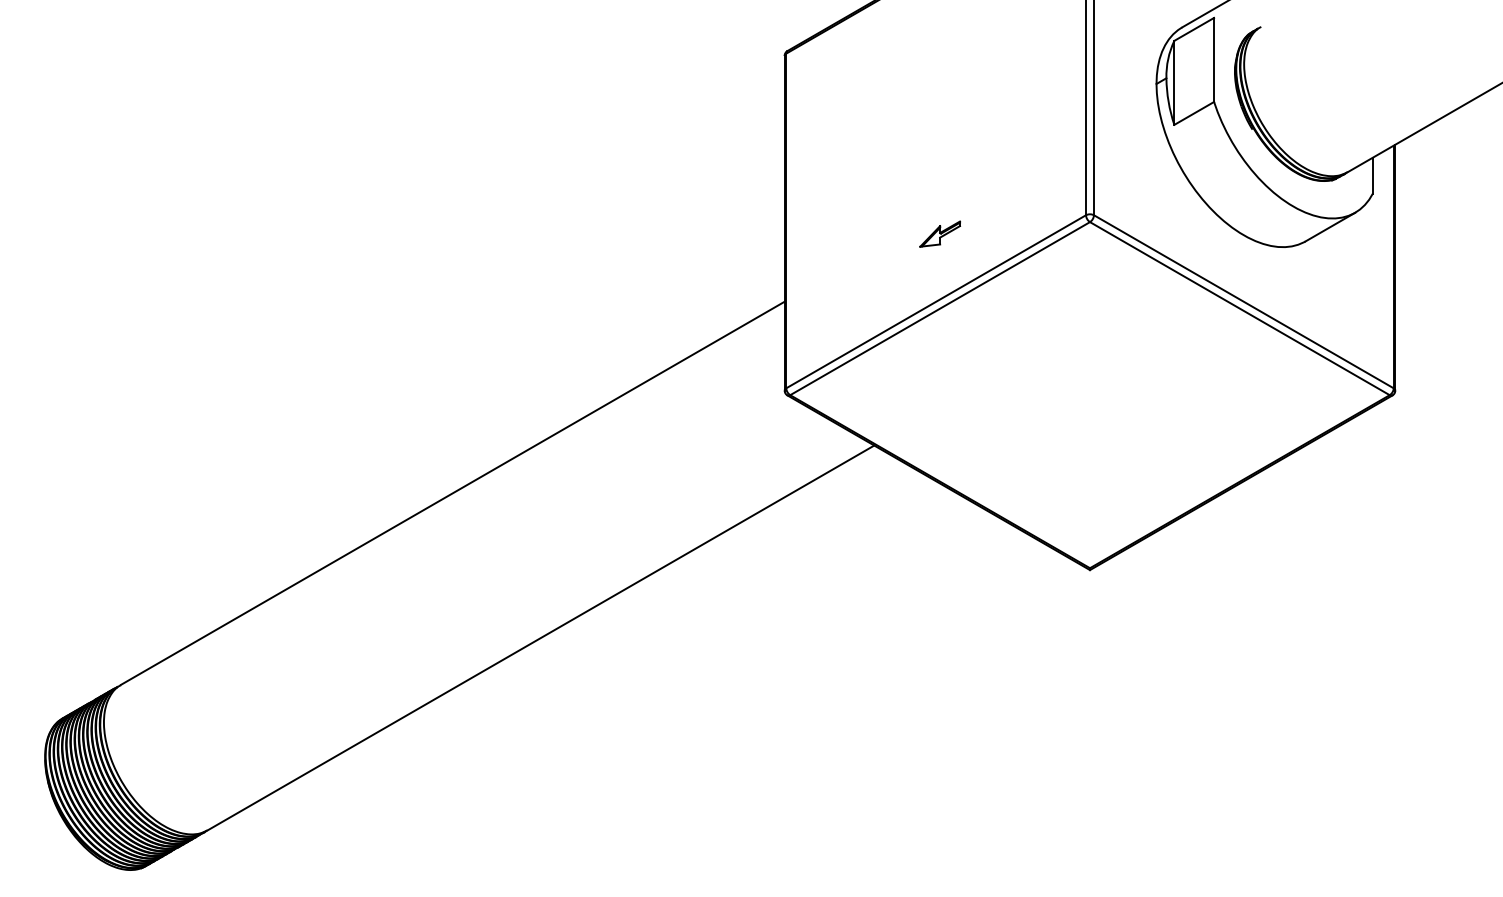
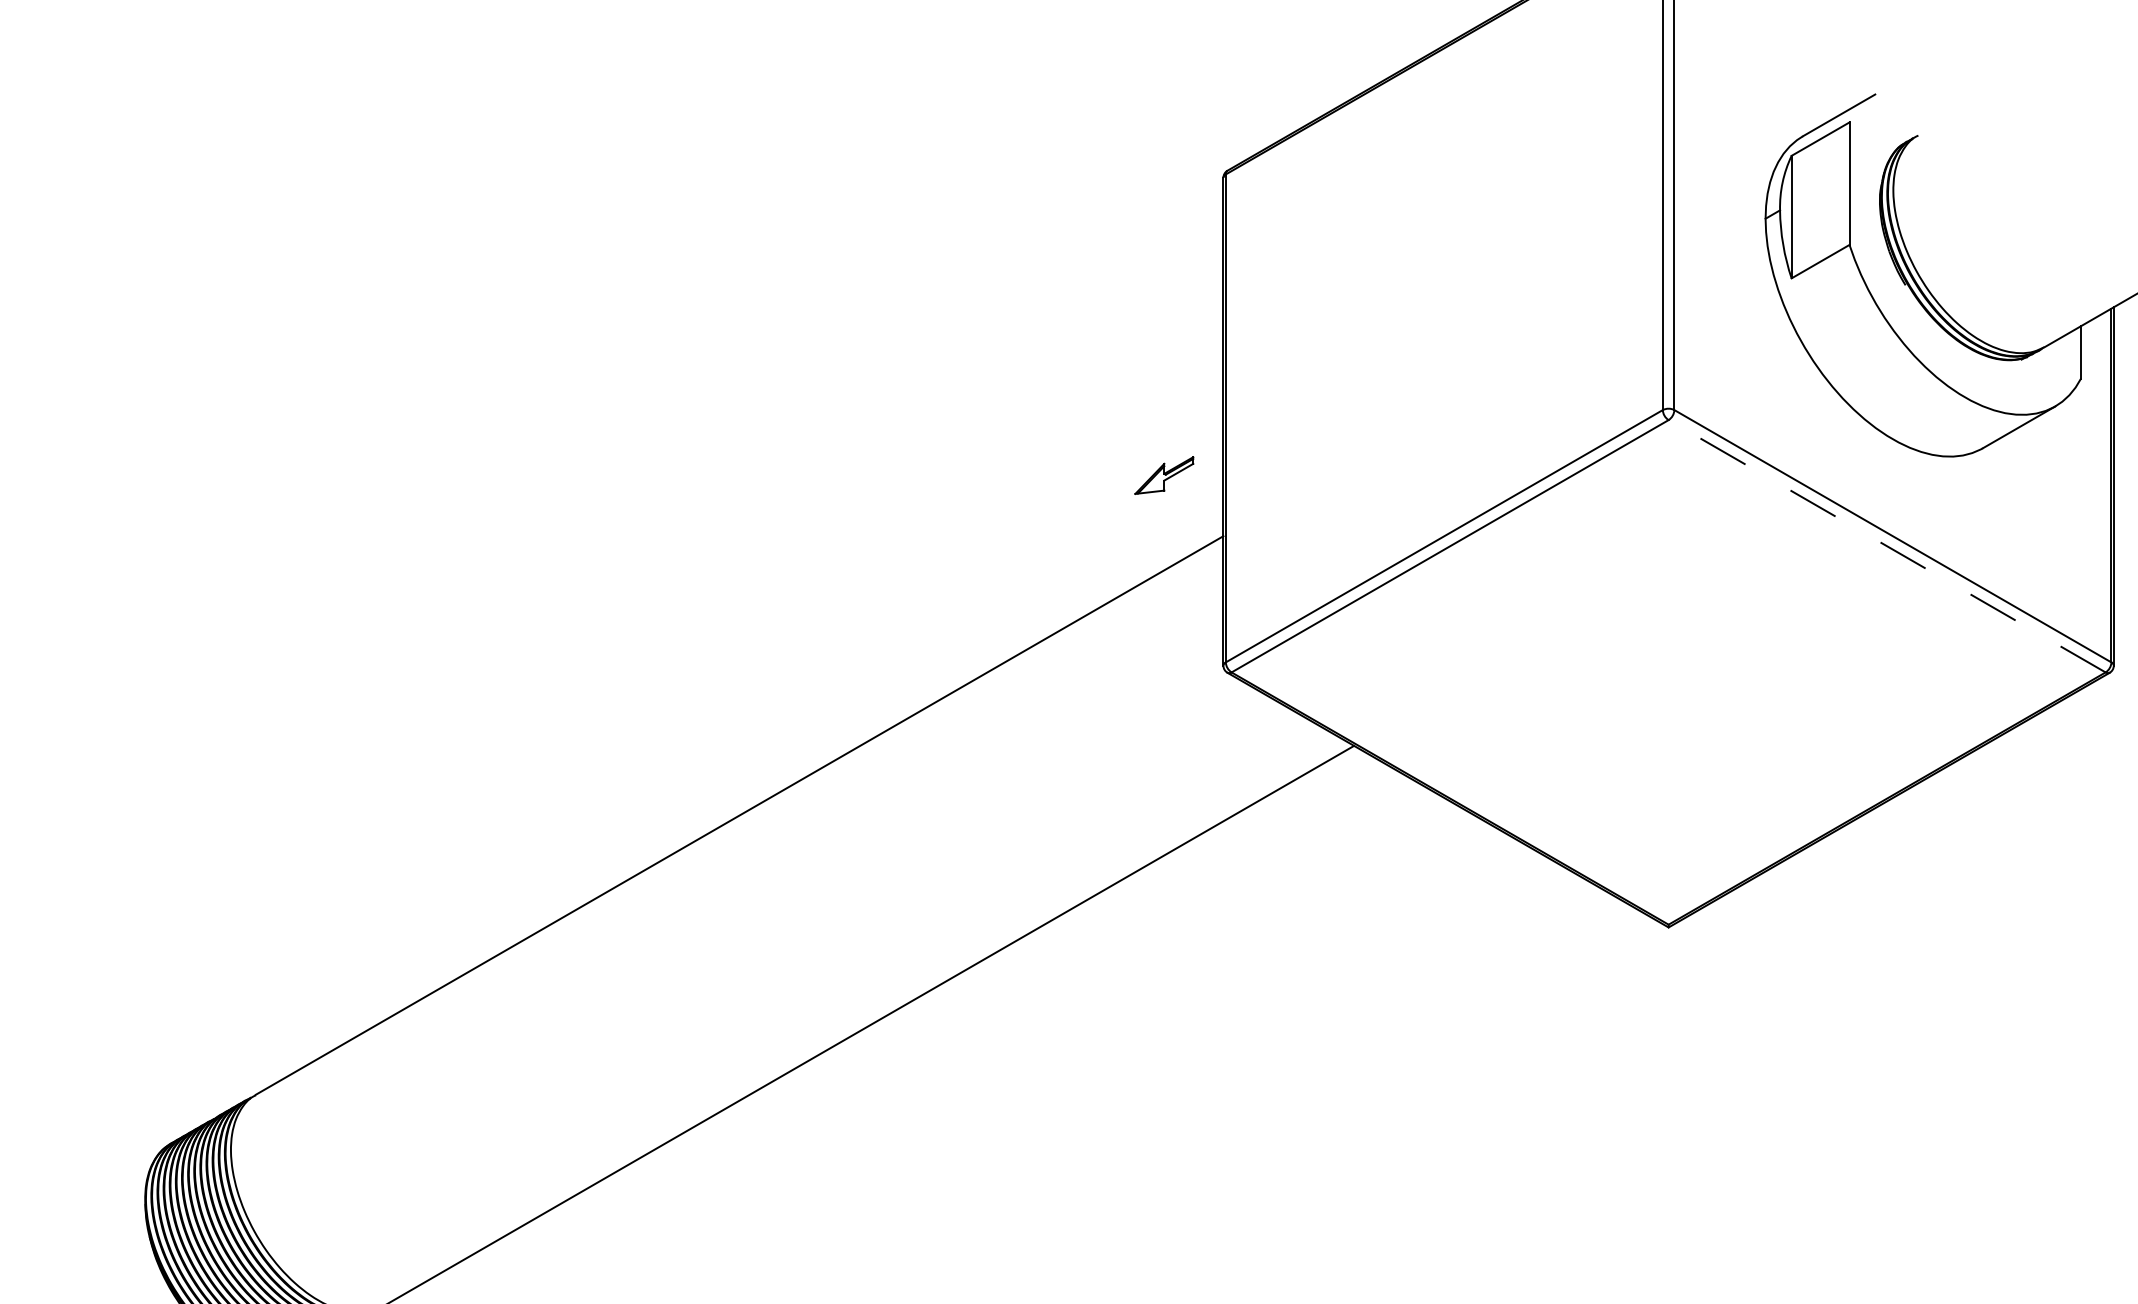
part: (939, 233) -> (1163, 474), moved
line: (1239, 308) -> (1886, 546), solid -> dashed

